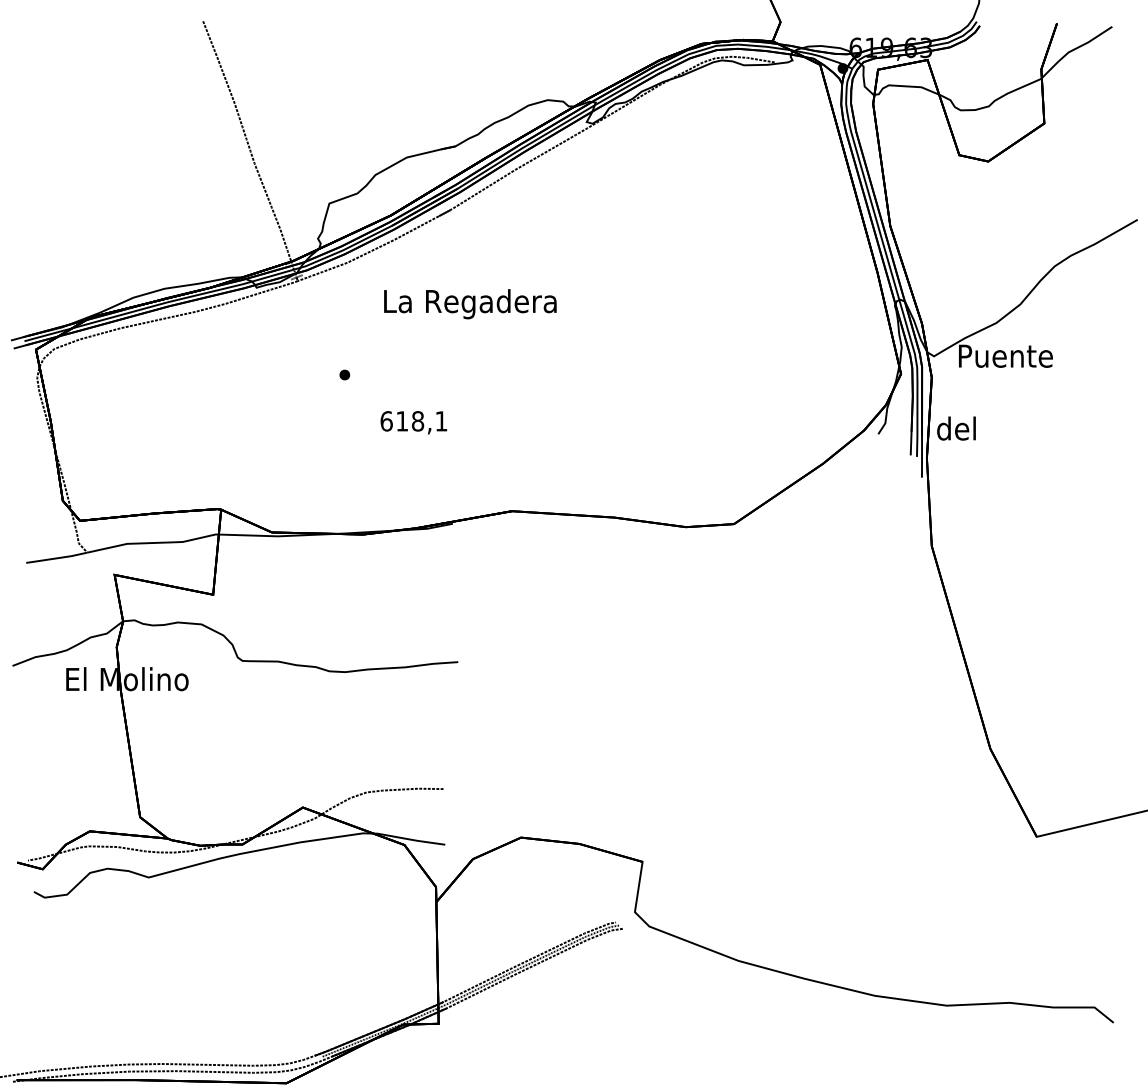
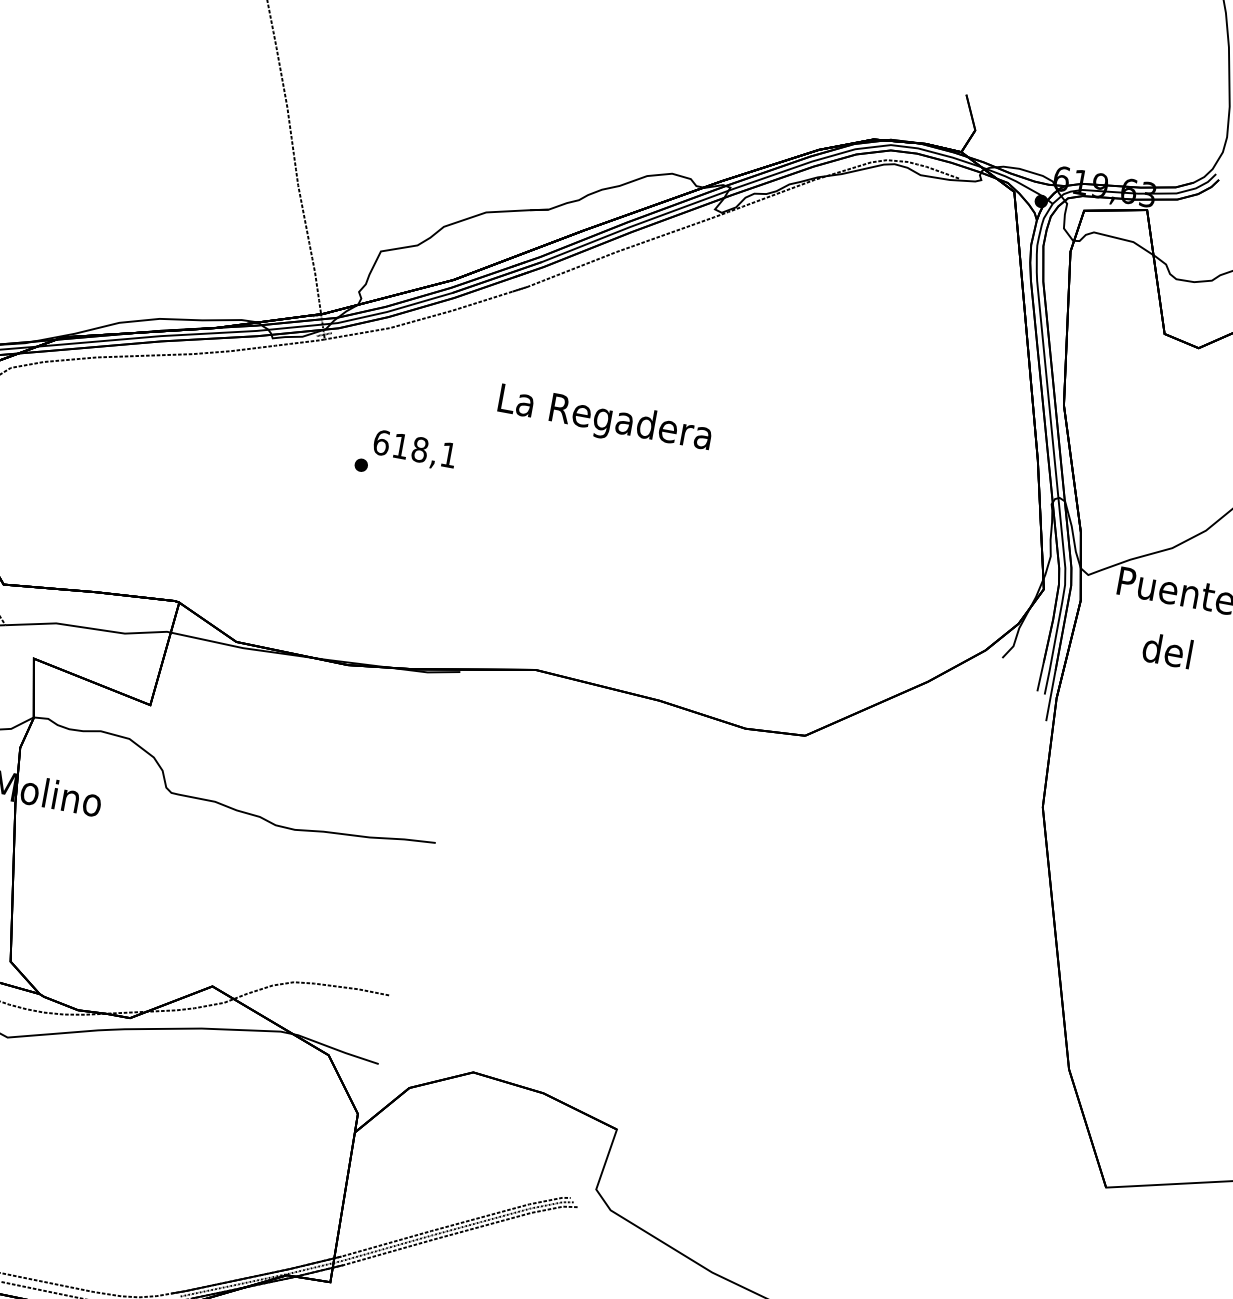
text: (470, 304) -> (604, 420), moved
text: (413, 422) -> (414, 450), moved
text: (956, 428) -> (1167, 650), moved

